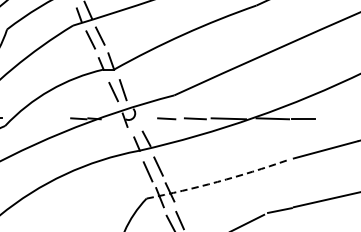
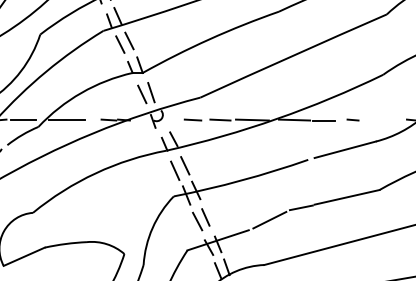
line: (34, 118) -> (66, 119), added
line: (333, 118) -> (352, 119), added
arc: (217, 181) -> (241, 180), dashed -> solid

